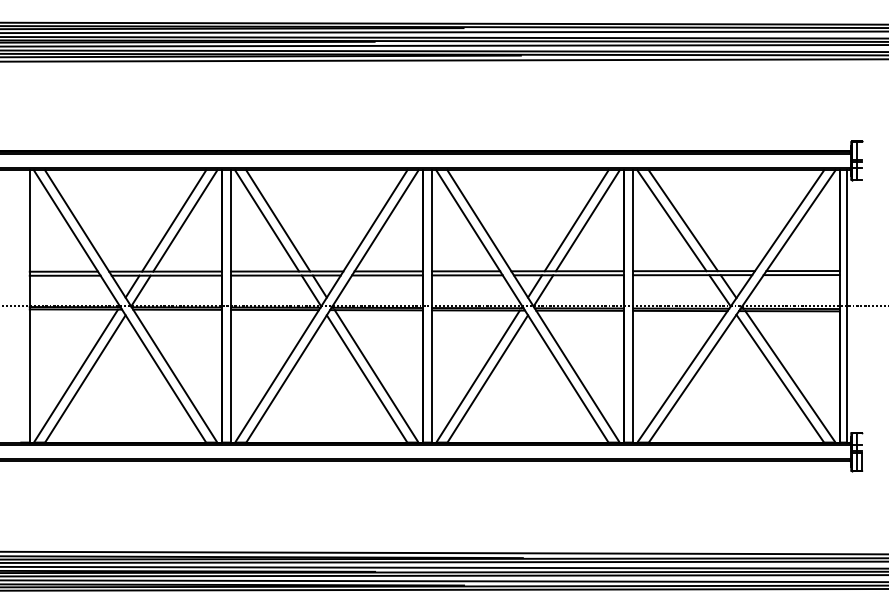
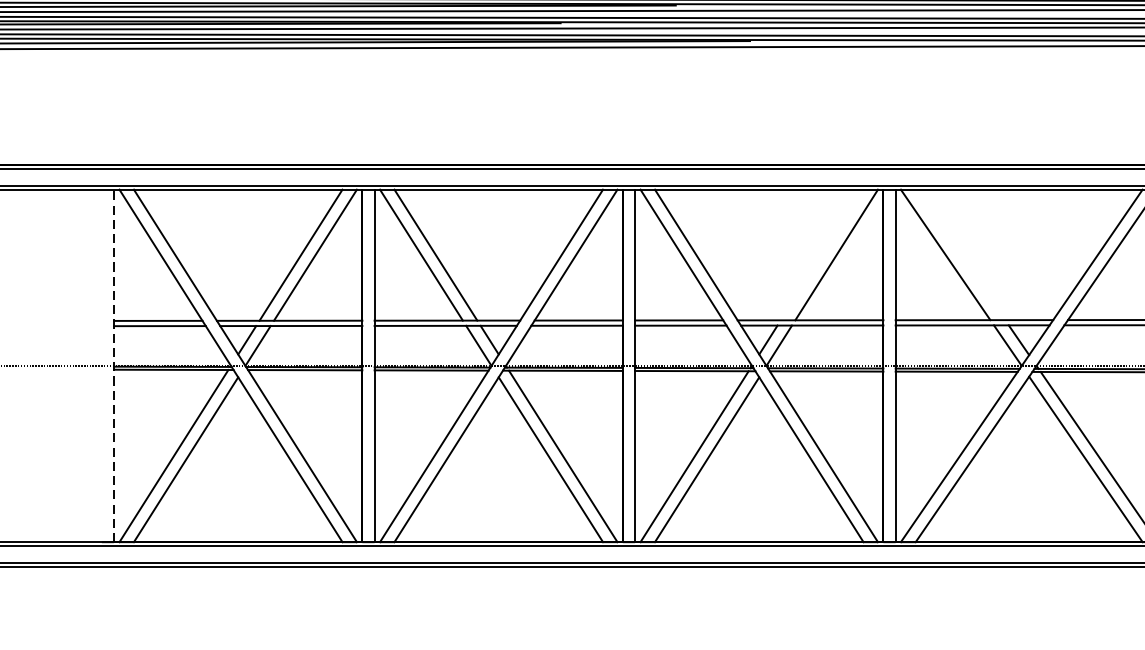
line: (576, 220) -> (822, 254), removed
line: (682, 220) -> (959, 254), removed
line: (29, 305) -> (113, 364), solid -> dashed

